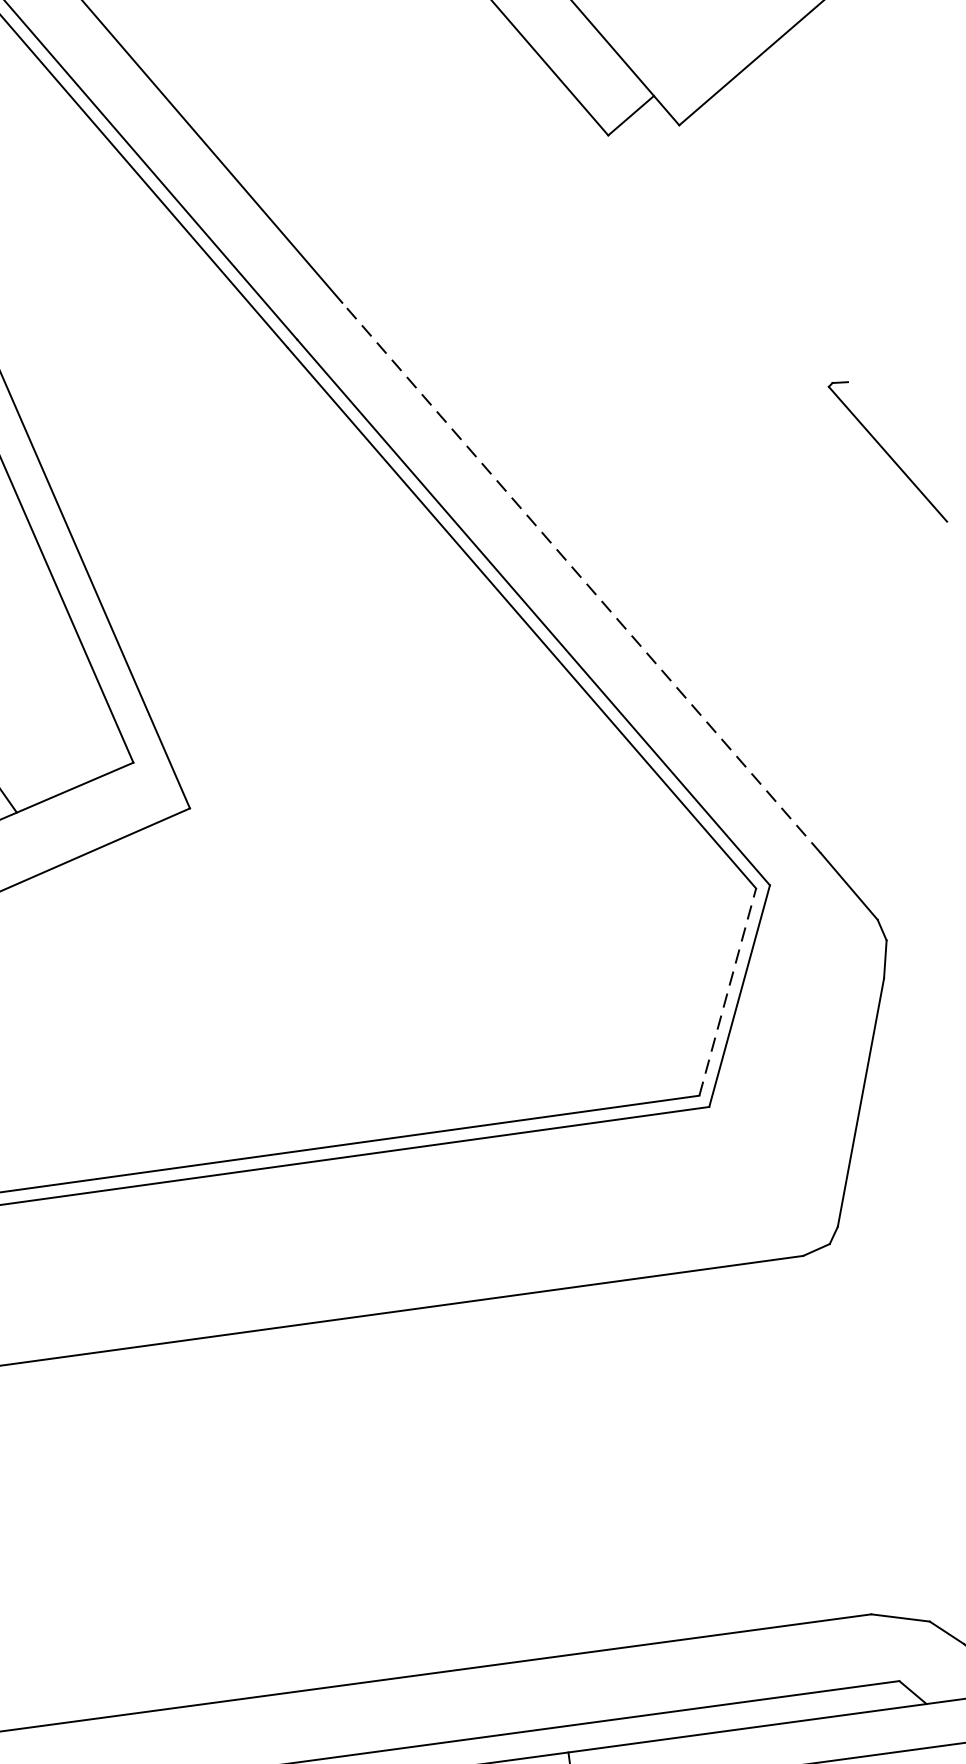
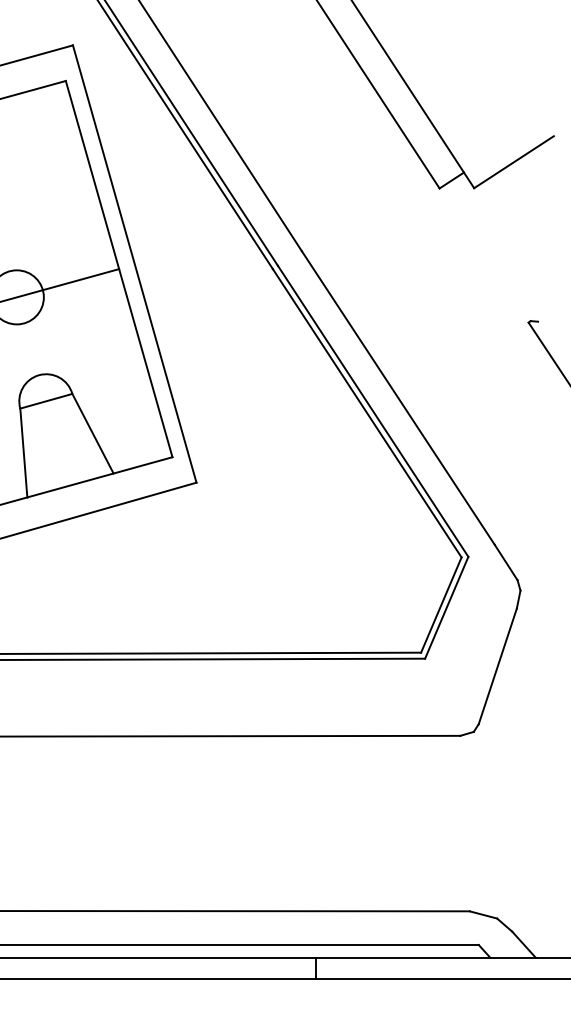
line: (582, 579) -> (398, 398), dashed -> solid
line: (728, 992) -> (441, 605), dashed -> solid

